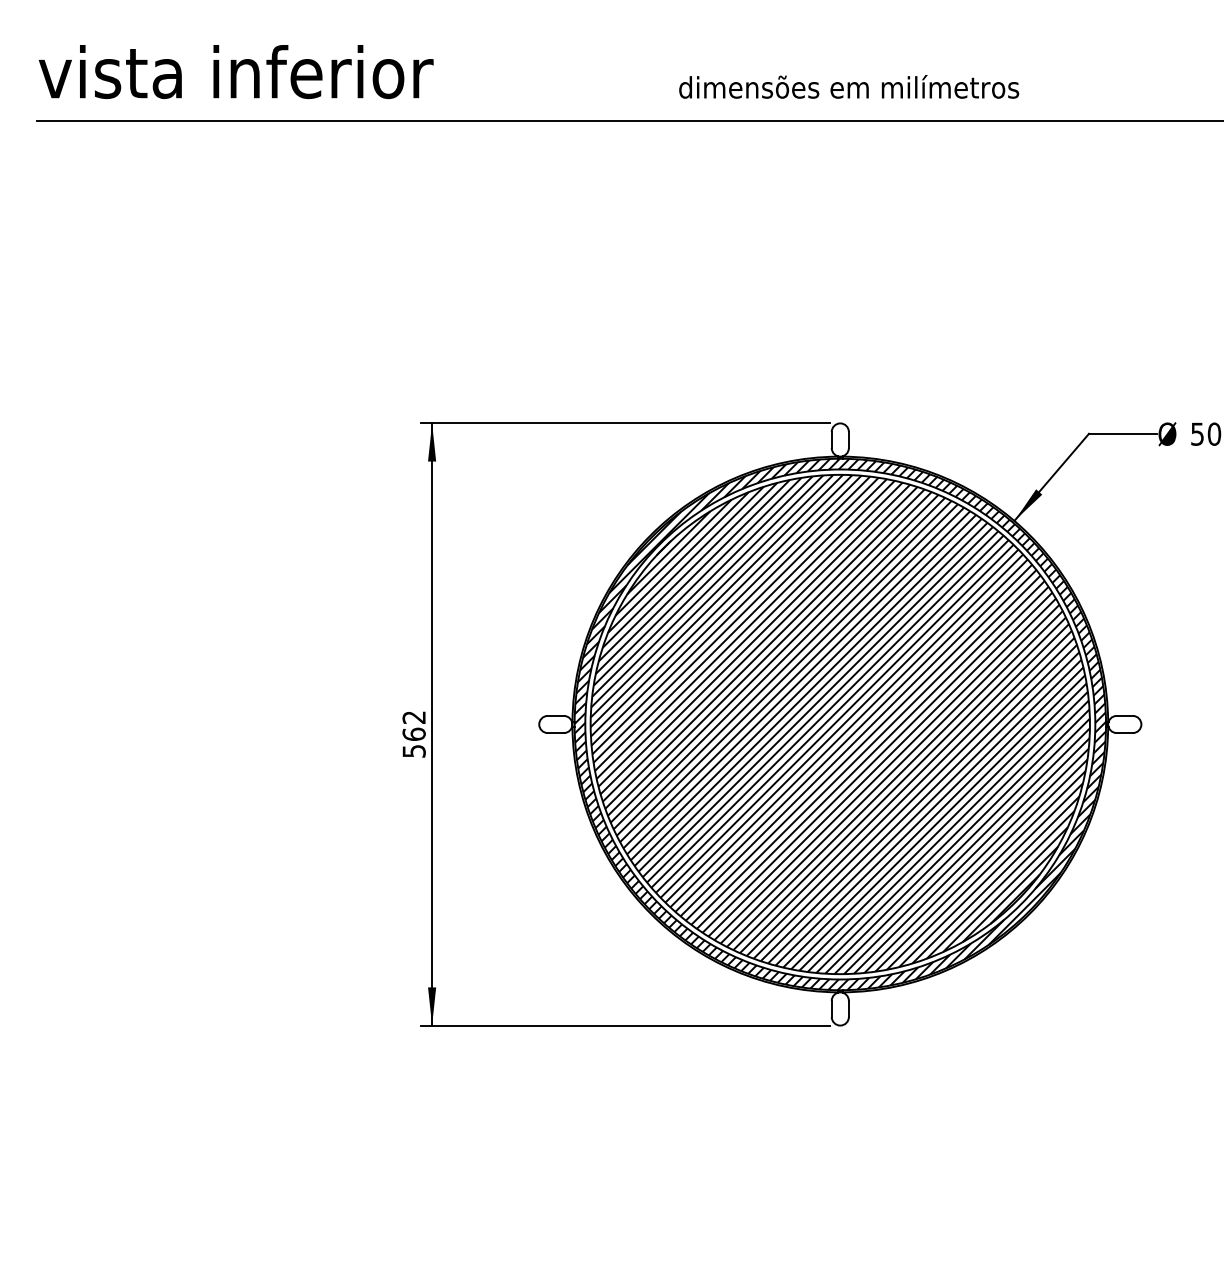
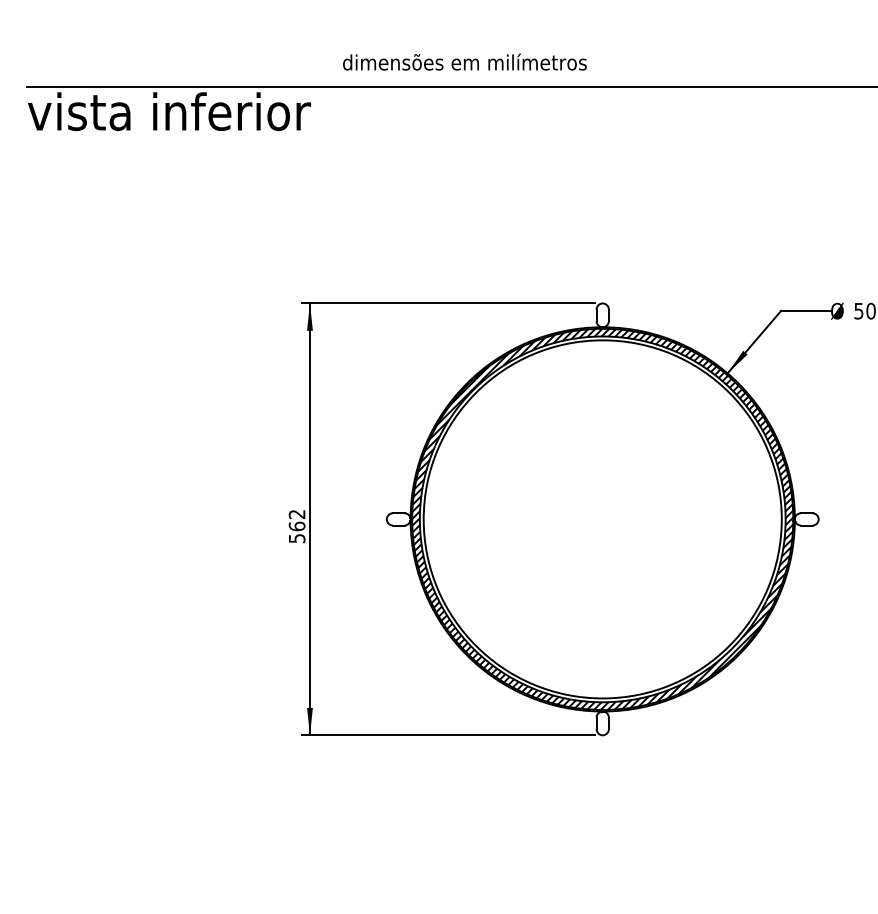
text: (235, 72) -> (168, 112), moved
text: (849, 86) -> (465, 61), moved
hatch: (839, 724) -> (602, 519), removed

